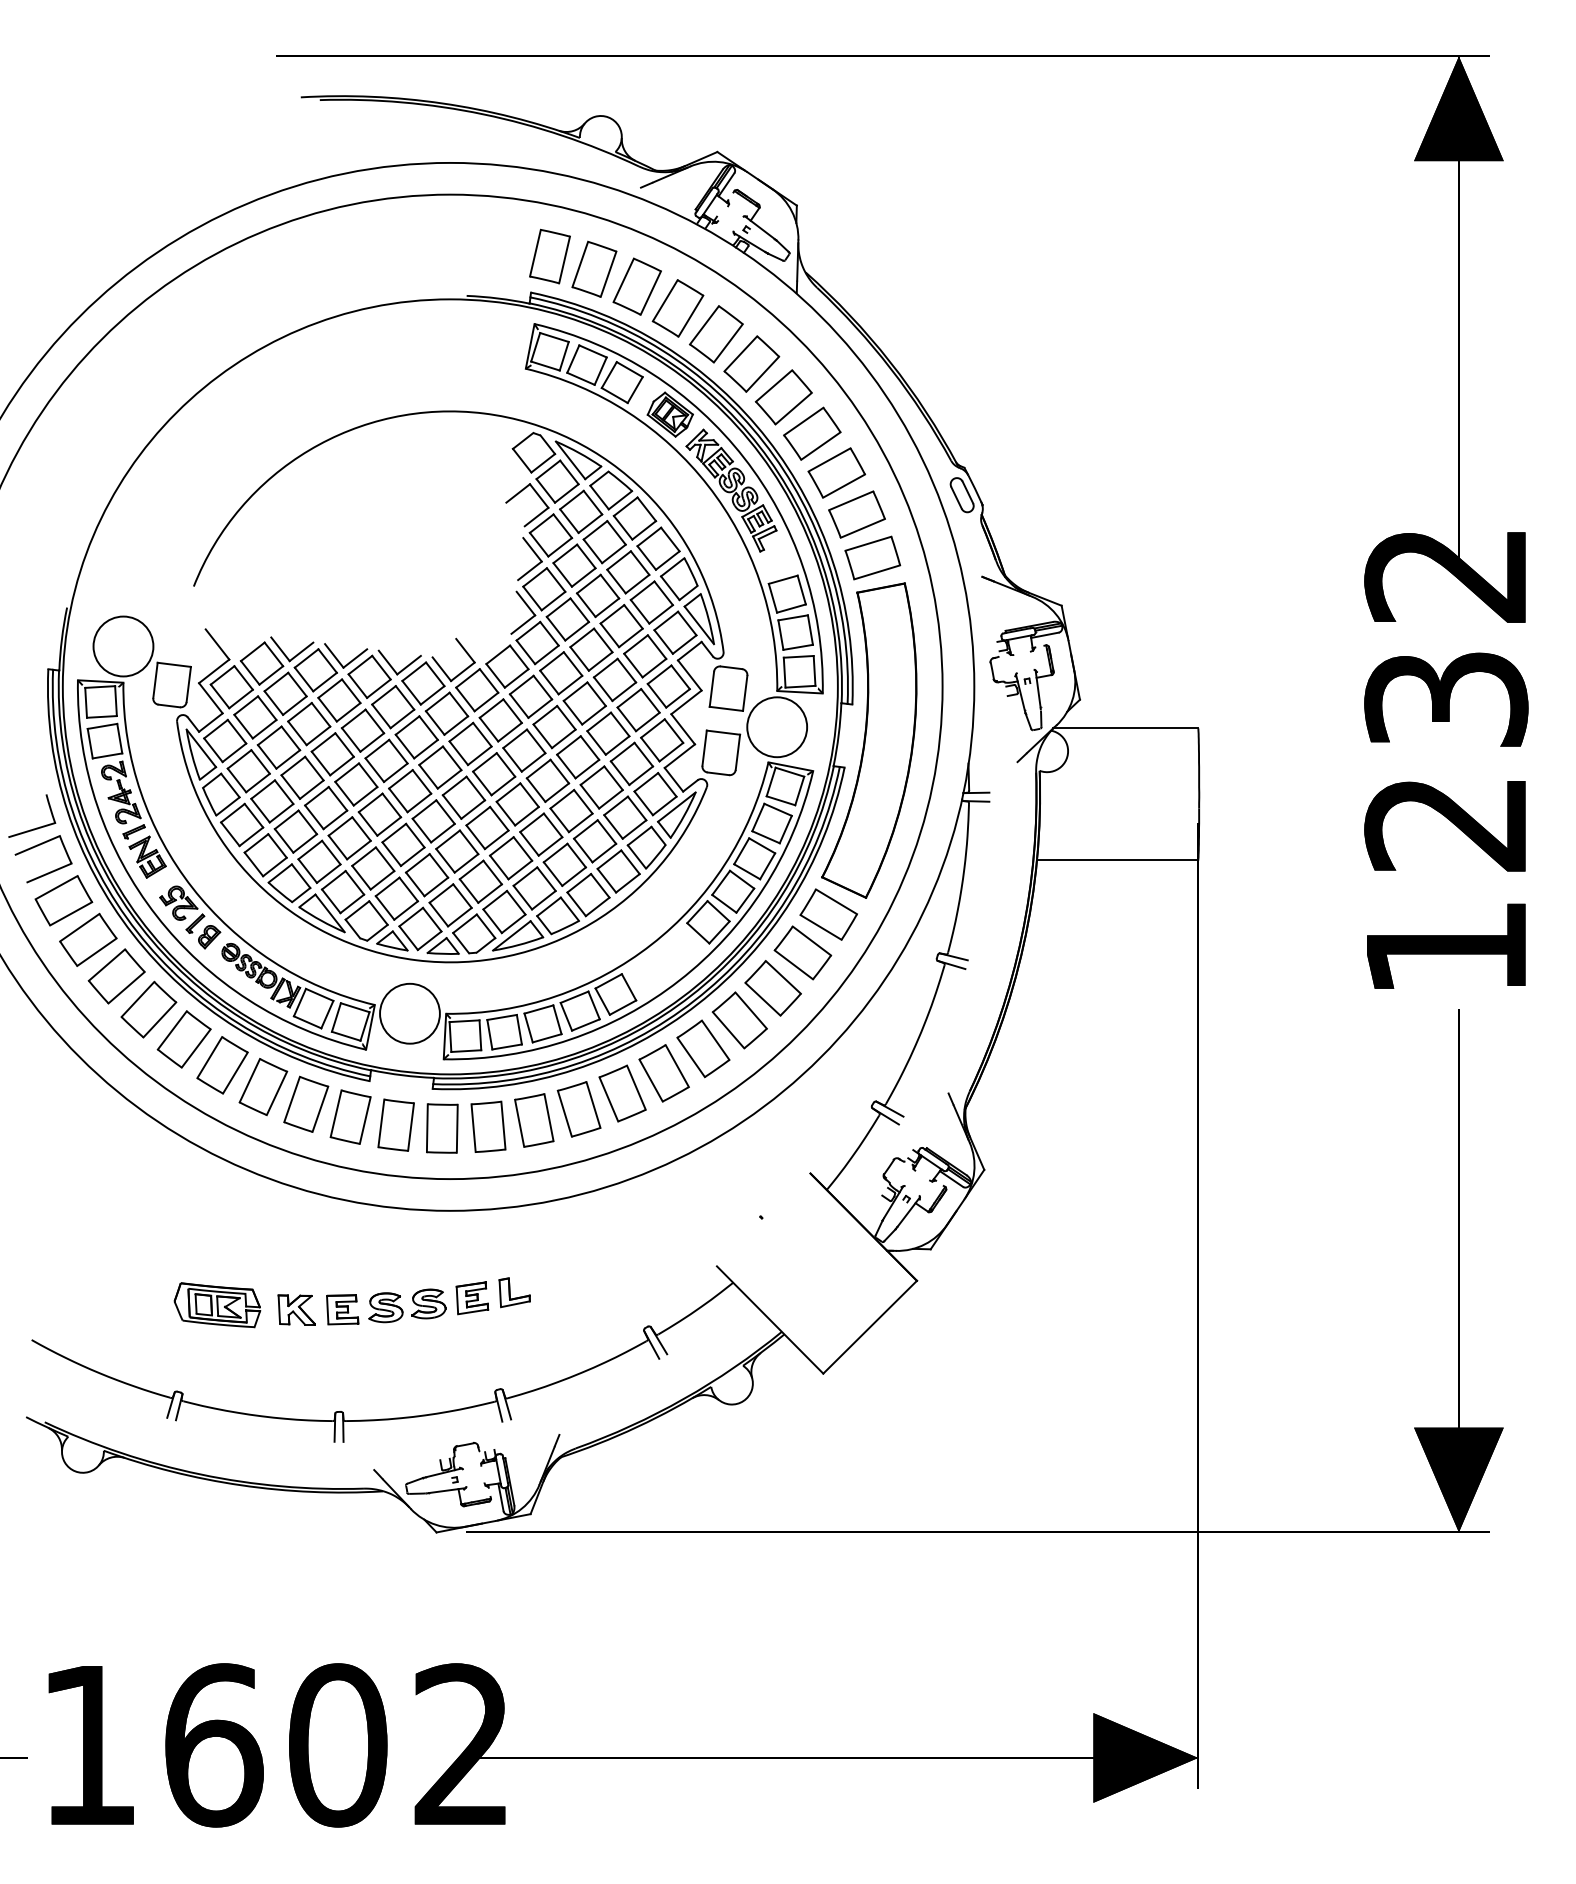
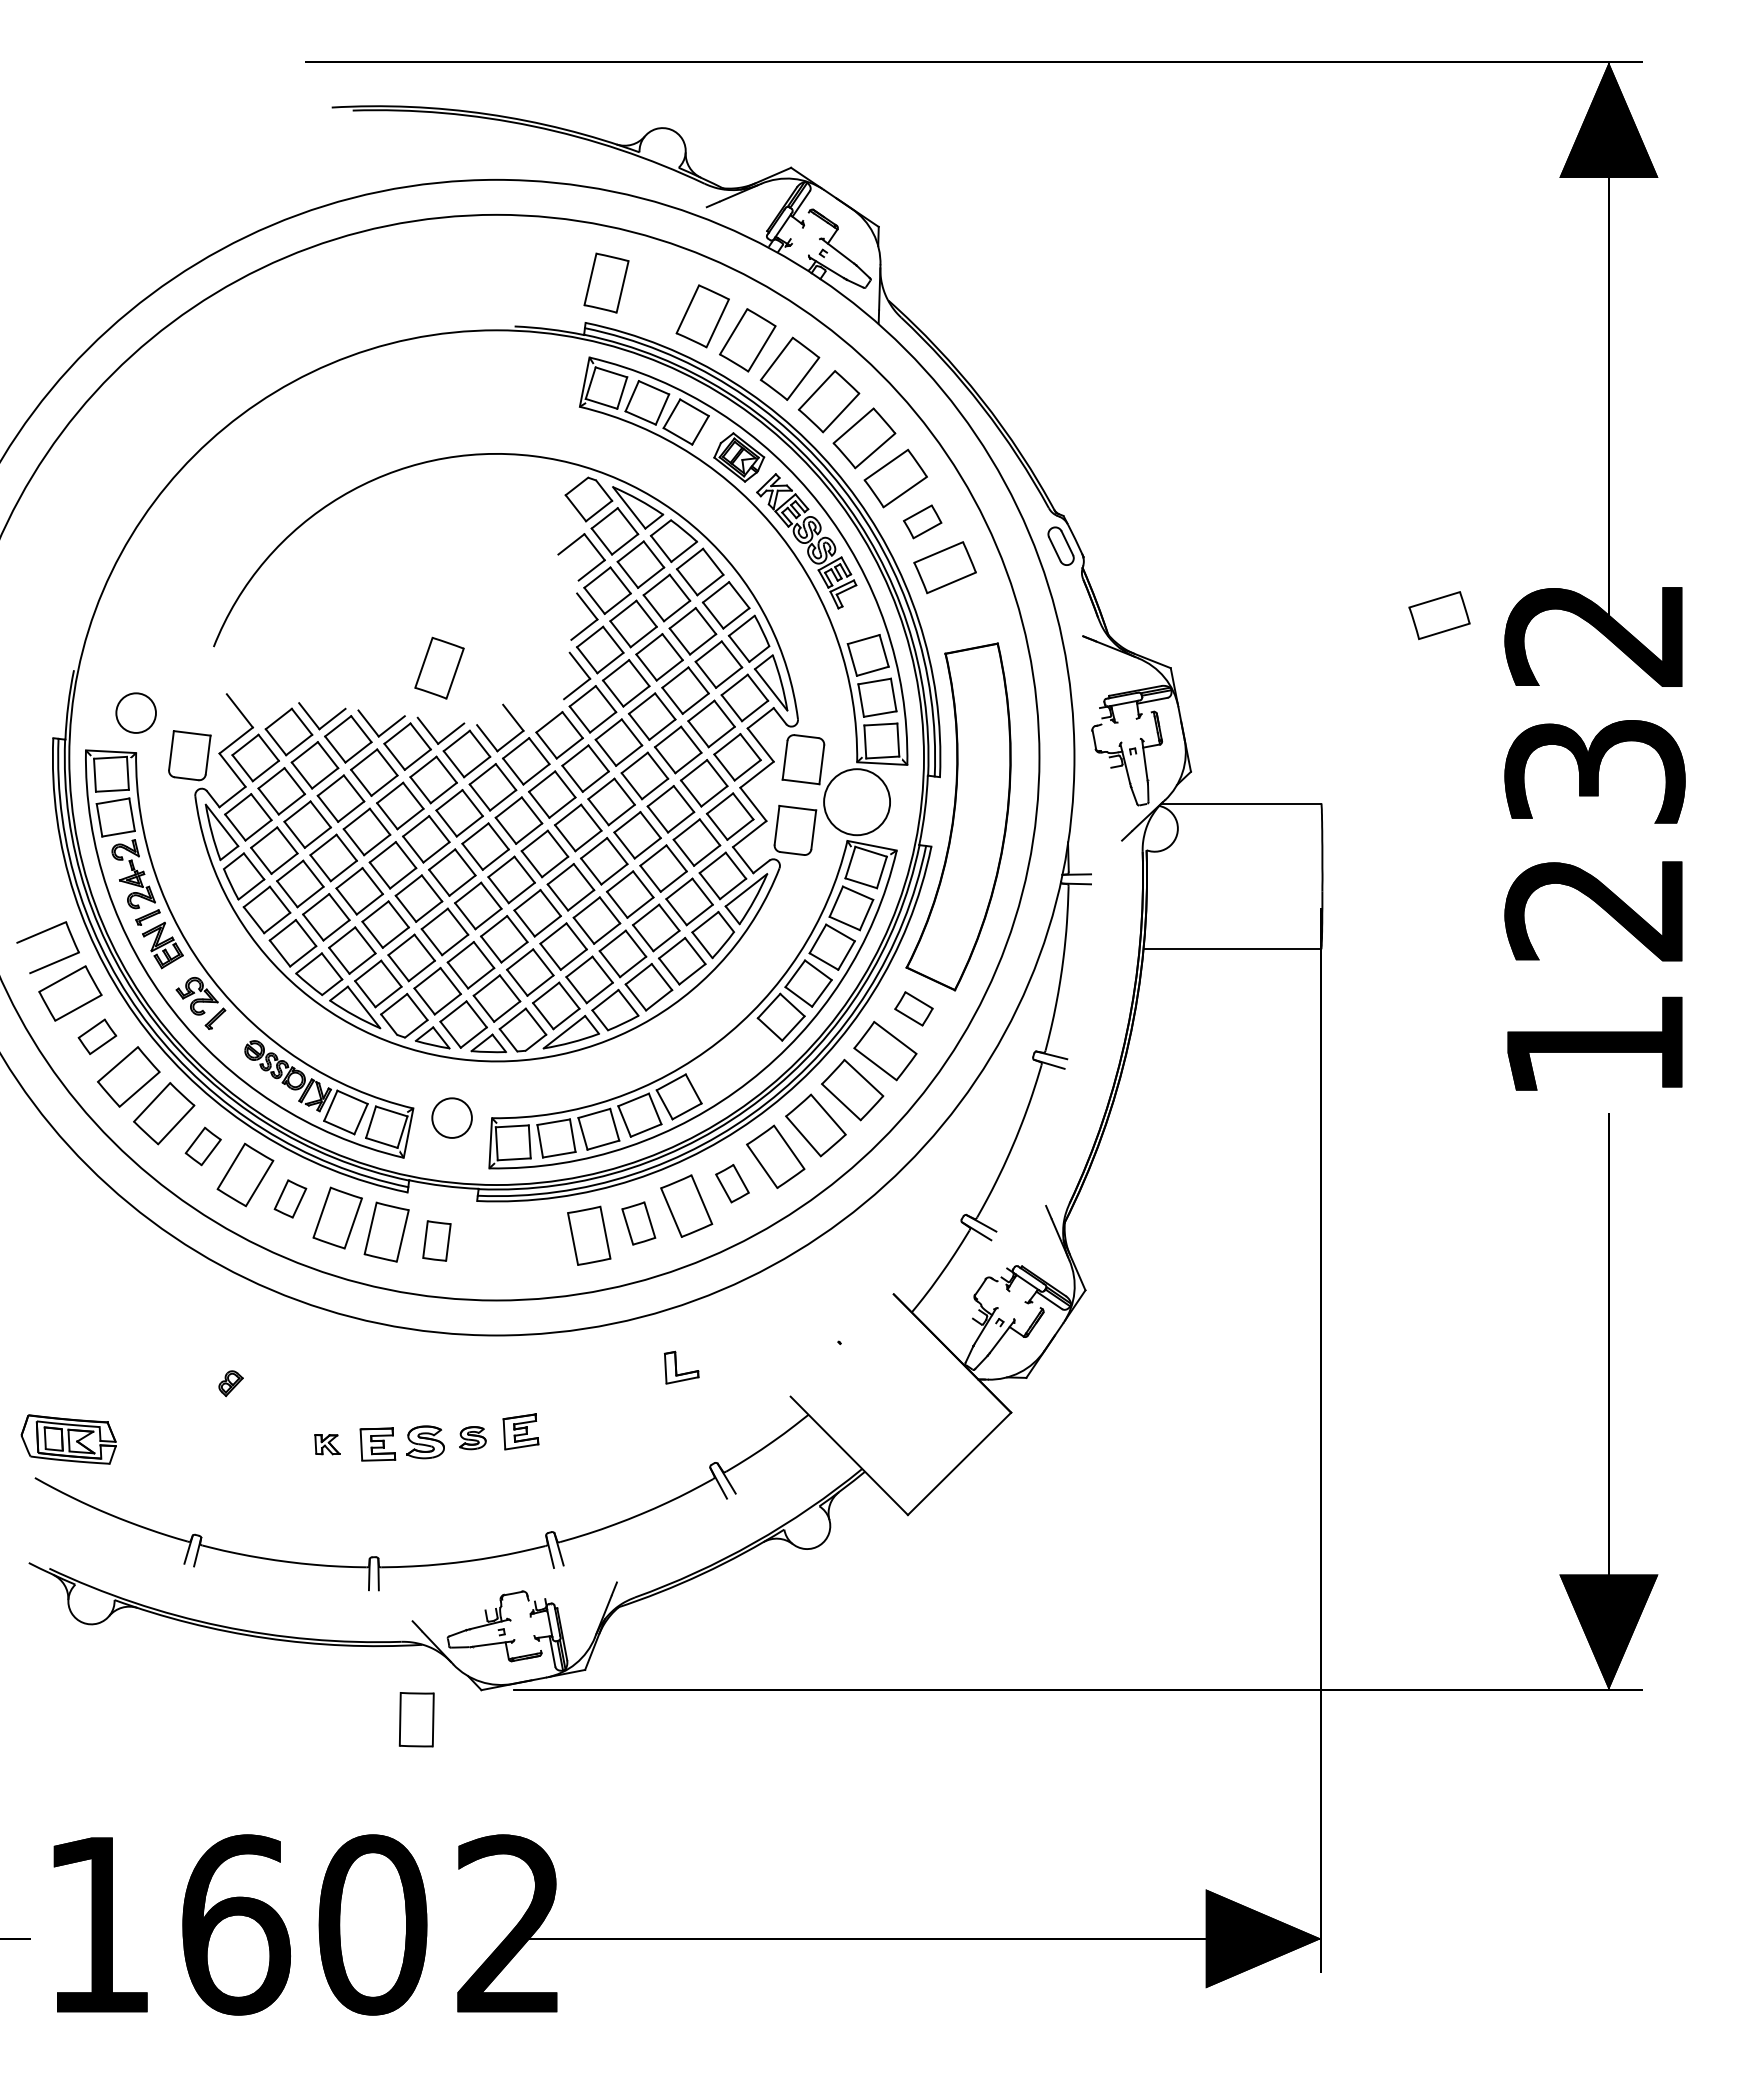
part: (594, 268) -> (439, 667), moved
part: (836, 472) -> (922, 521), size x0.6
part: (872, 557) -> (1439, 615), moved
circle: (123, 646) -> (136, 713), size x0.6
part: (34, 828) -> (38, 913), removed
part: (828, 914) -> (913, 1008), size x0.6
part: (209, 937) -> (230, 1383), moved
part: (88, 939) -> (97, 1036), size x0.6
circle: (410, 1014) -> (452, 1118), size x0.6
part: (184, 1039) -> (203, 1146), size x0.6
part: (664, 1073) -> (732, 1183), size x0.6
part: (263, 1086) -> (290, 1198), size x0.6
part: (578, 1109) -> (638, 1223), size x0.7
part: (395, 1124) -> (436, 1240), size x0.7
part: (488, 1126) -> (538, 1242), removed
part: (442, 1128) -> (416, 1719), moved
part: (514, 1292) -> (681, 1367), moved
part: (428, 1303) -> (472, 1437), size x0.7
part: (217, 1305) -> (68, 1439), moved
part: (296, 1309) -> (327, 1444), size x0.6

